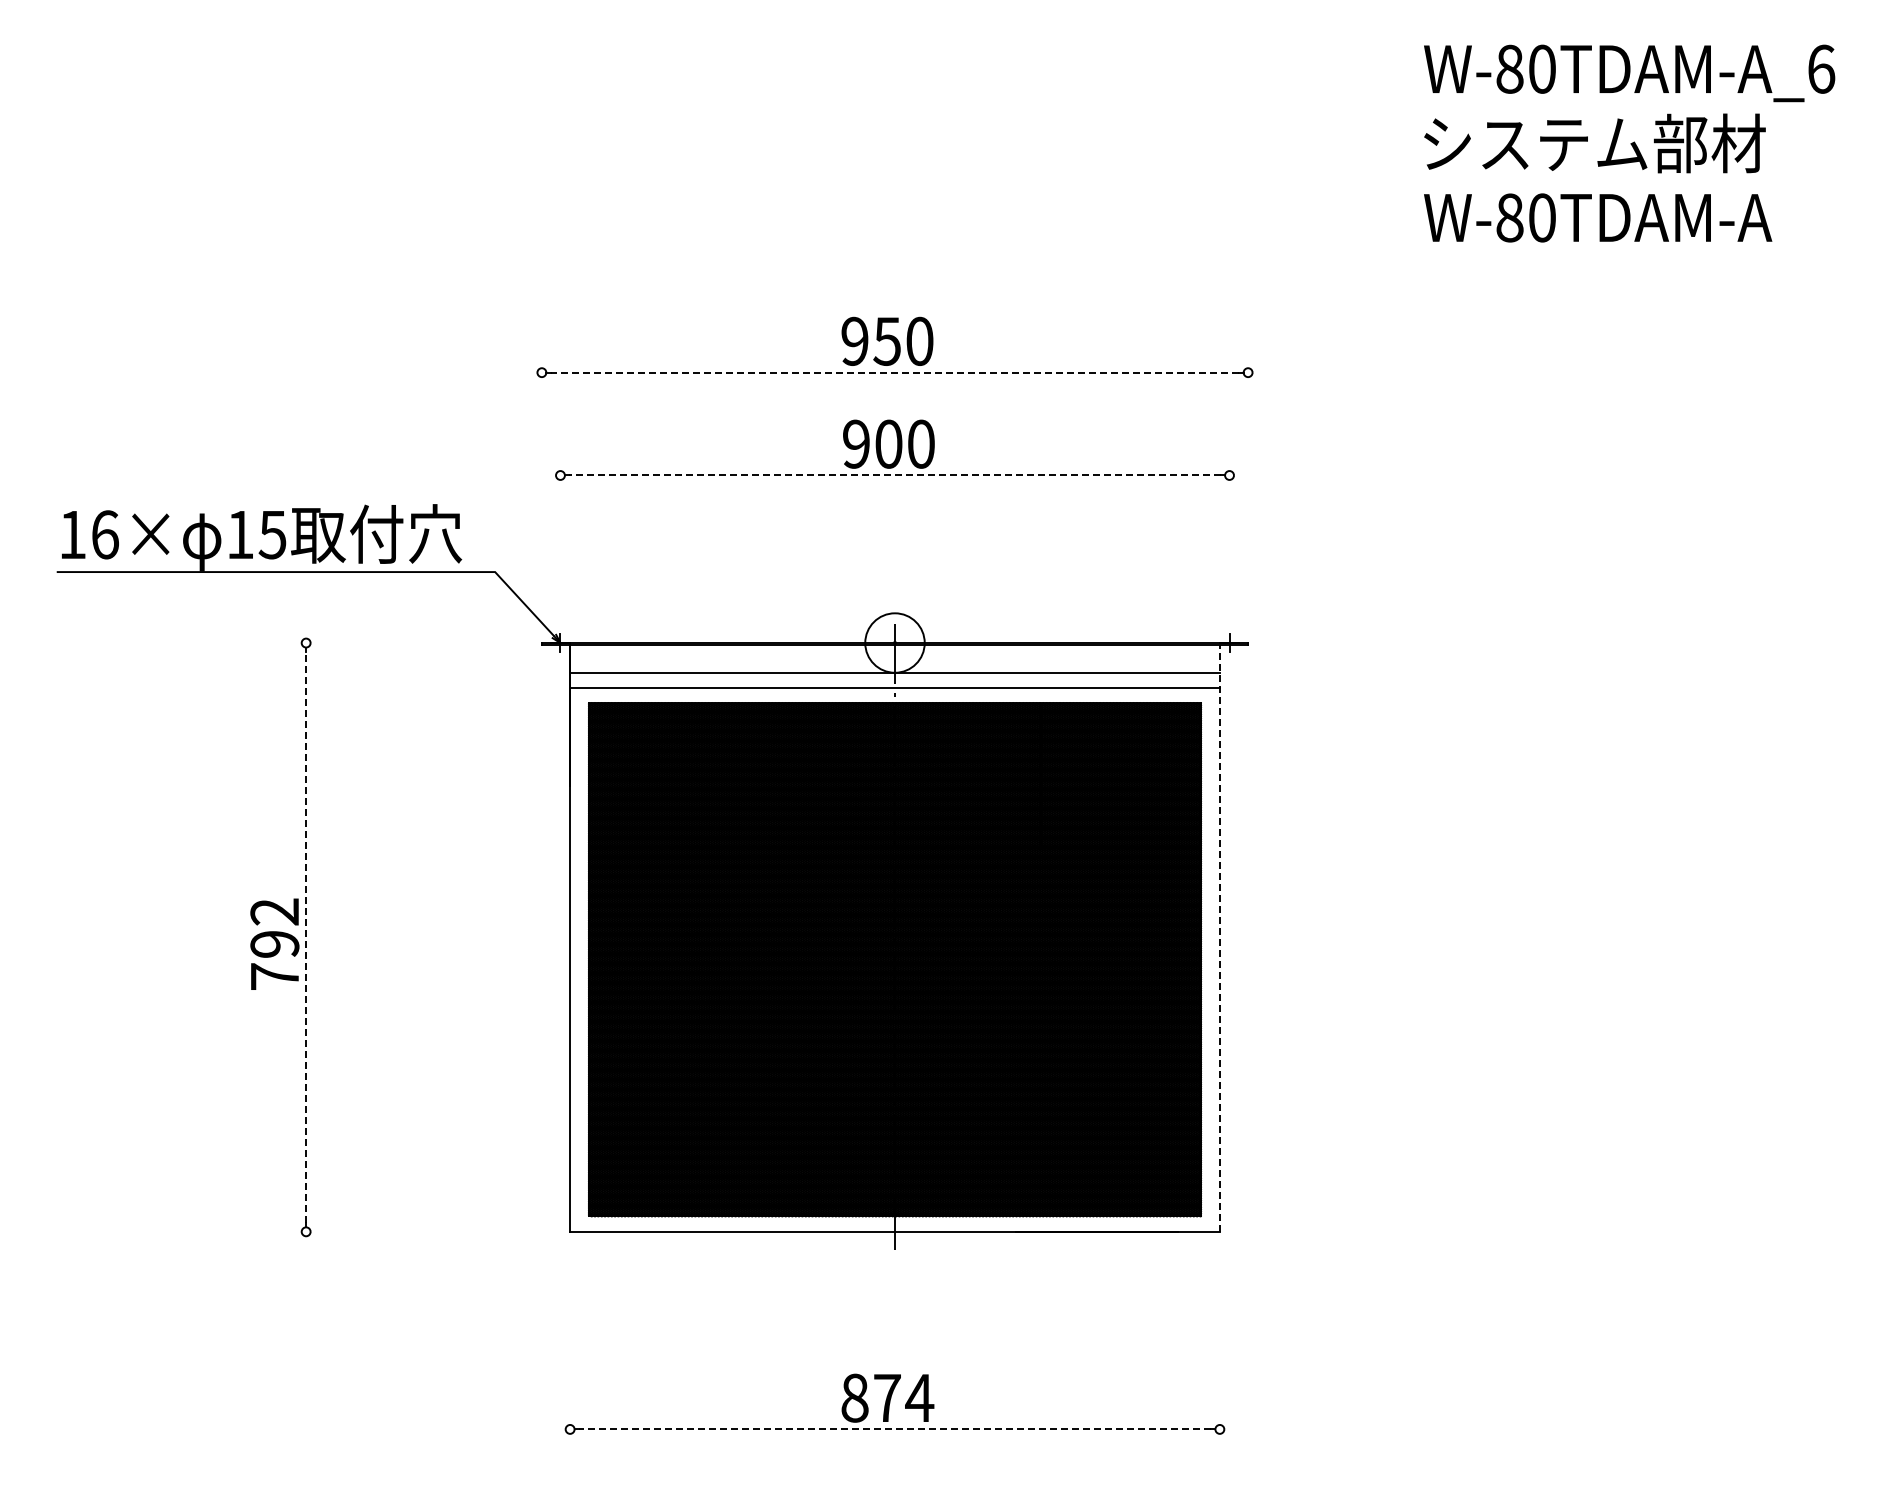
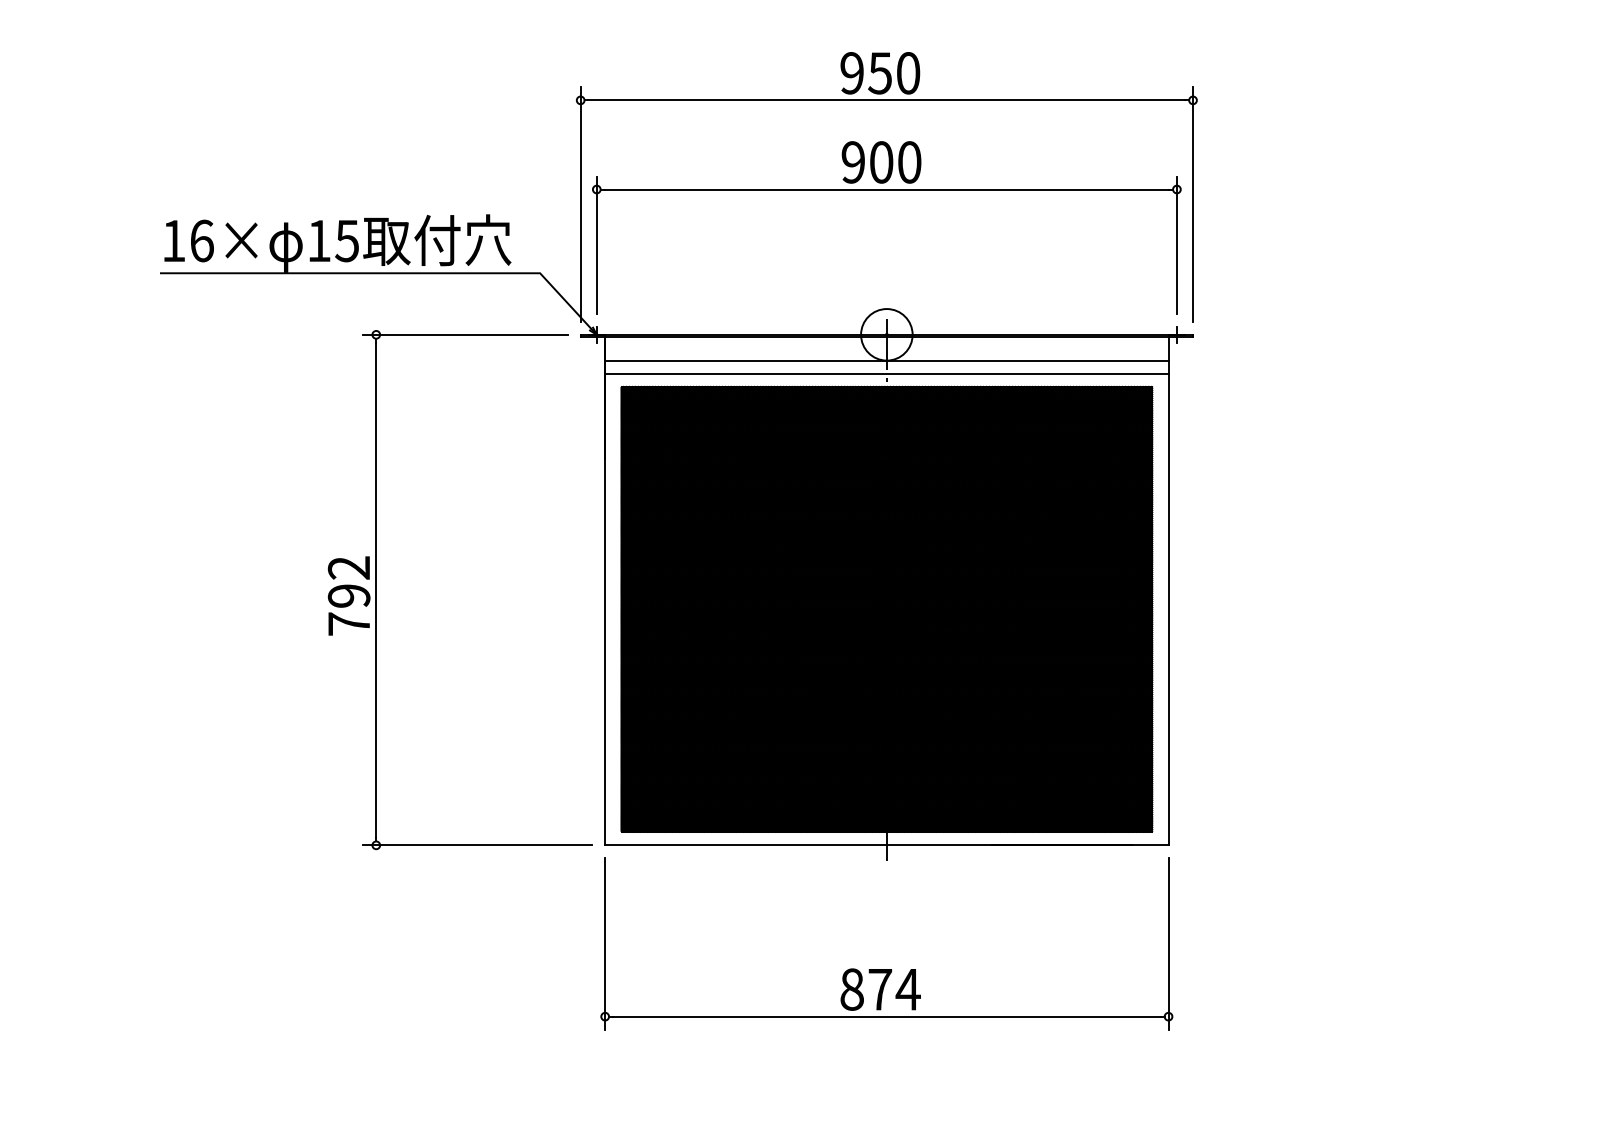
line: (894, 372) -> (886, 100), dashed -> solid
line: (895, 475) -> (887, 189), dashed -> solid
line: (541, 492) -> (580, 204), added
line: (1248, 492) -> (1193, 204), added
line: (560, 539) -> (596, 245), added
line: (1229, 539) -> (1176, 245), added
line: (409, 643) -> (465, 335), added
line: (306, 936) -> (376, 589), dashed -> solid
line: (1219, 938) -> (1168, 591), dashed -> solid
line: (423, 1231) -> (478, 845), added
line: (570, 1345) -> (605, 943), added
line: (1219, 1345) -> (1168, 943), added
line: (895, 1429) -> (887, 1016), dashed -> solid

